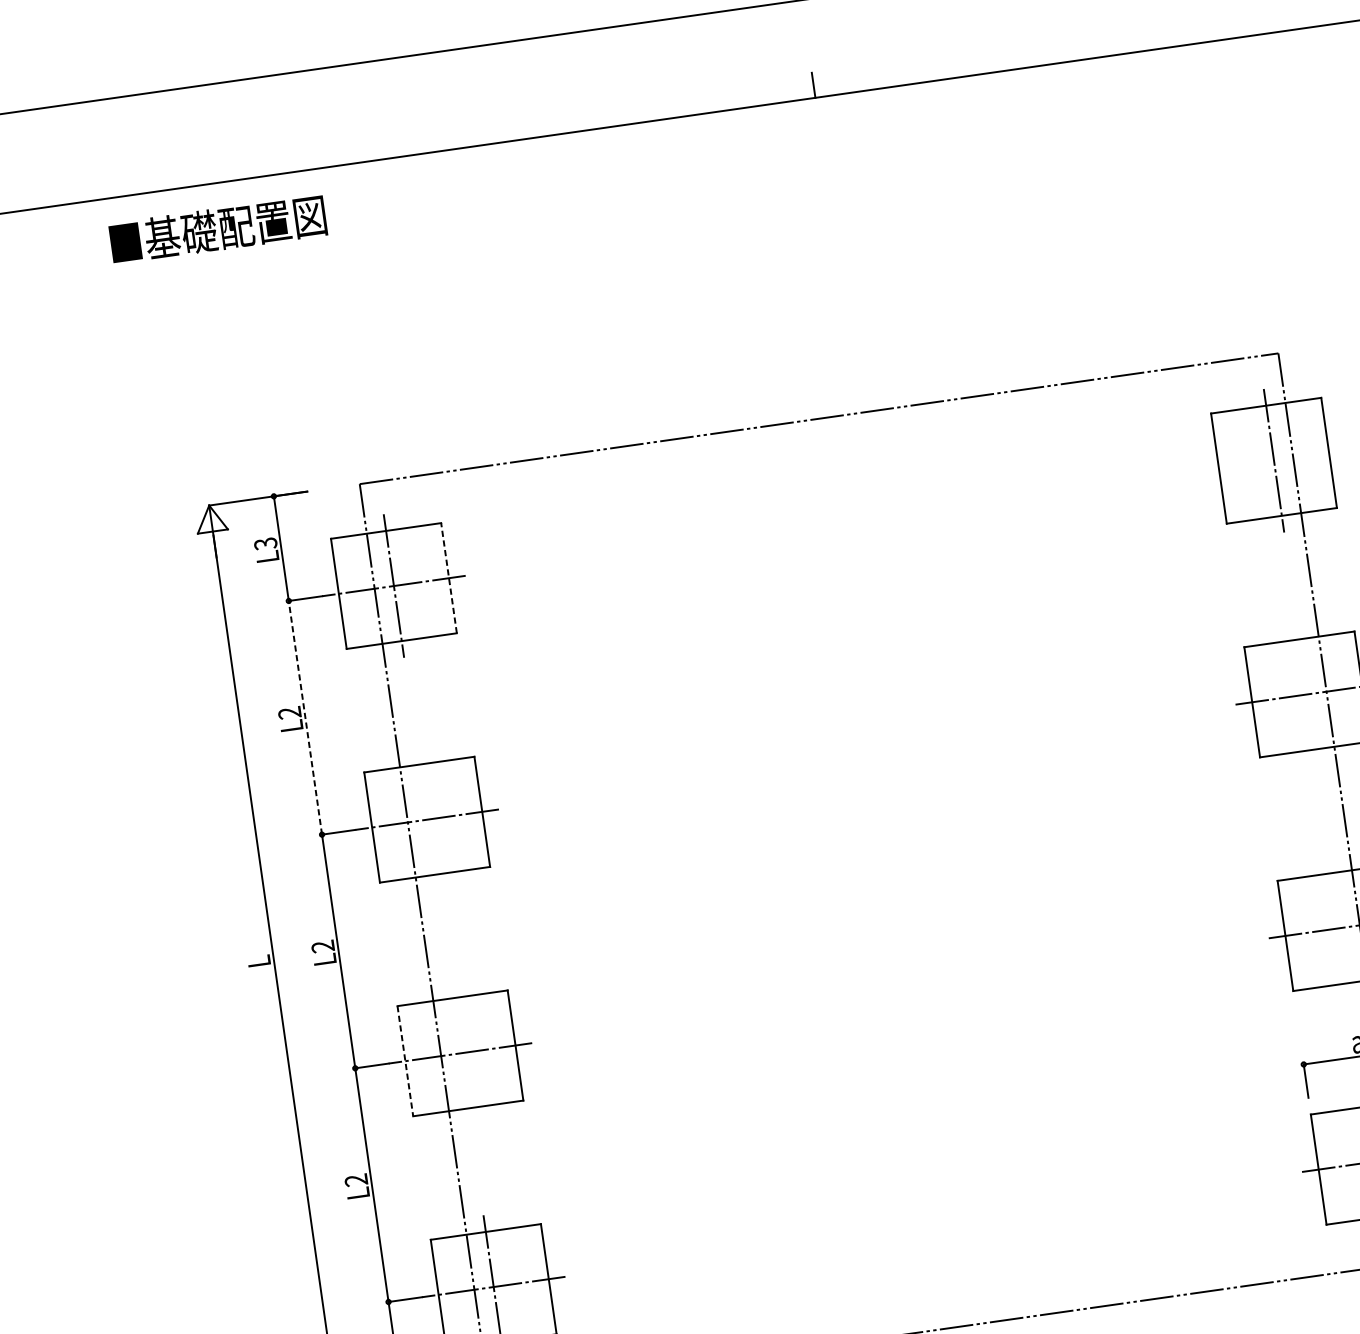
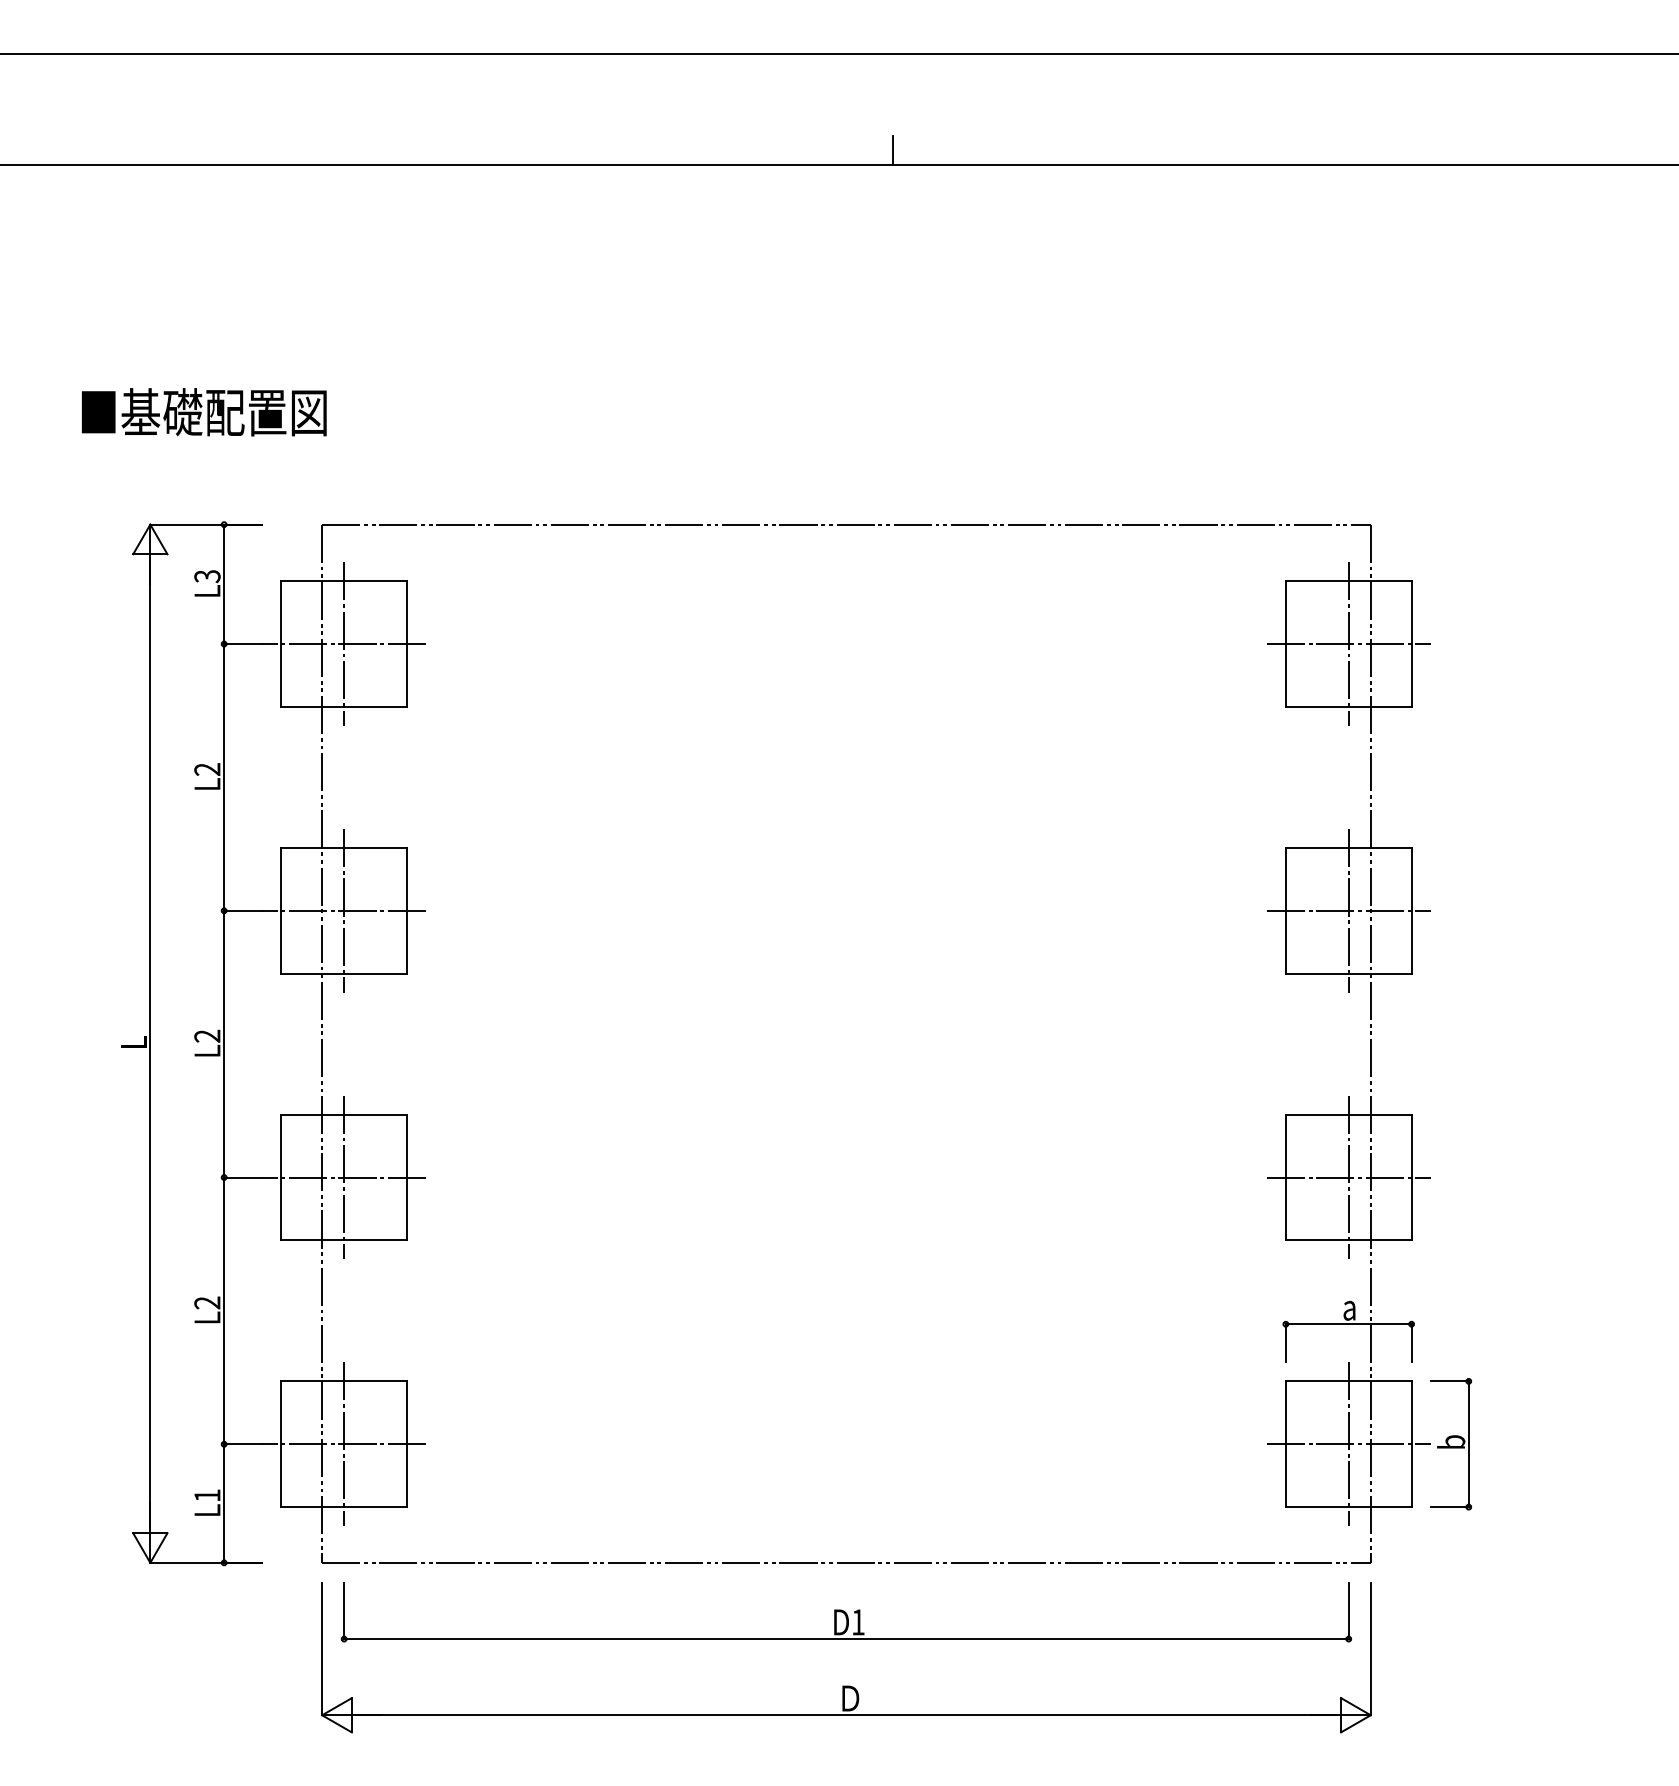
text: (217, 229) -> (203, 412), moved
line: (1273, 461) -> (1348, 644), added
line: (449, 578) -> (407, 644), dashed -> solid
line: (1307, 694) -> (1348, 910), added
line: (305, 716) -> (224, 776), dashed -> solid
line: (427, 819) -> (344, 910), added
line: (1340, 928) -> (1348, 1177), added
line: (460, 1053) -> (344, 1177), added
line: (405, 1061) -> (281, 1177), dashed -> solid

